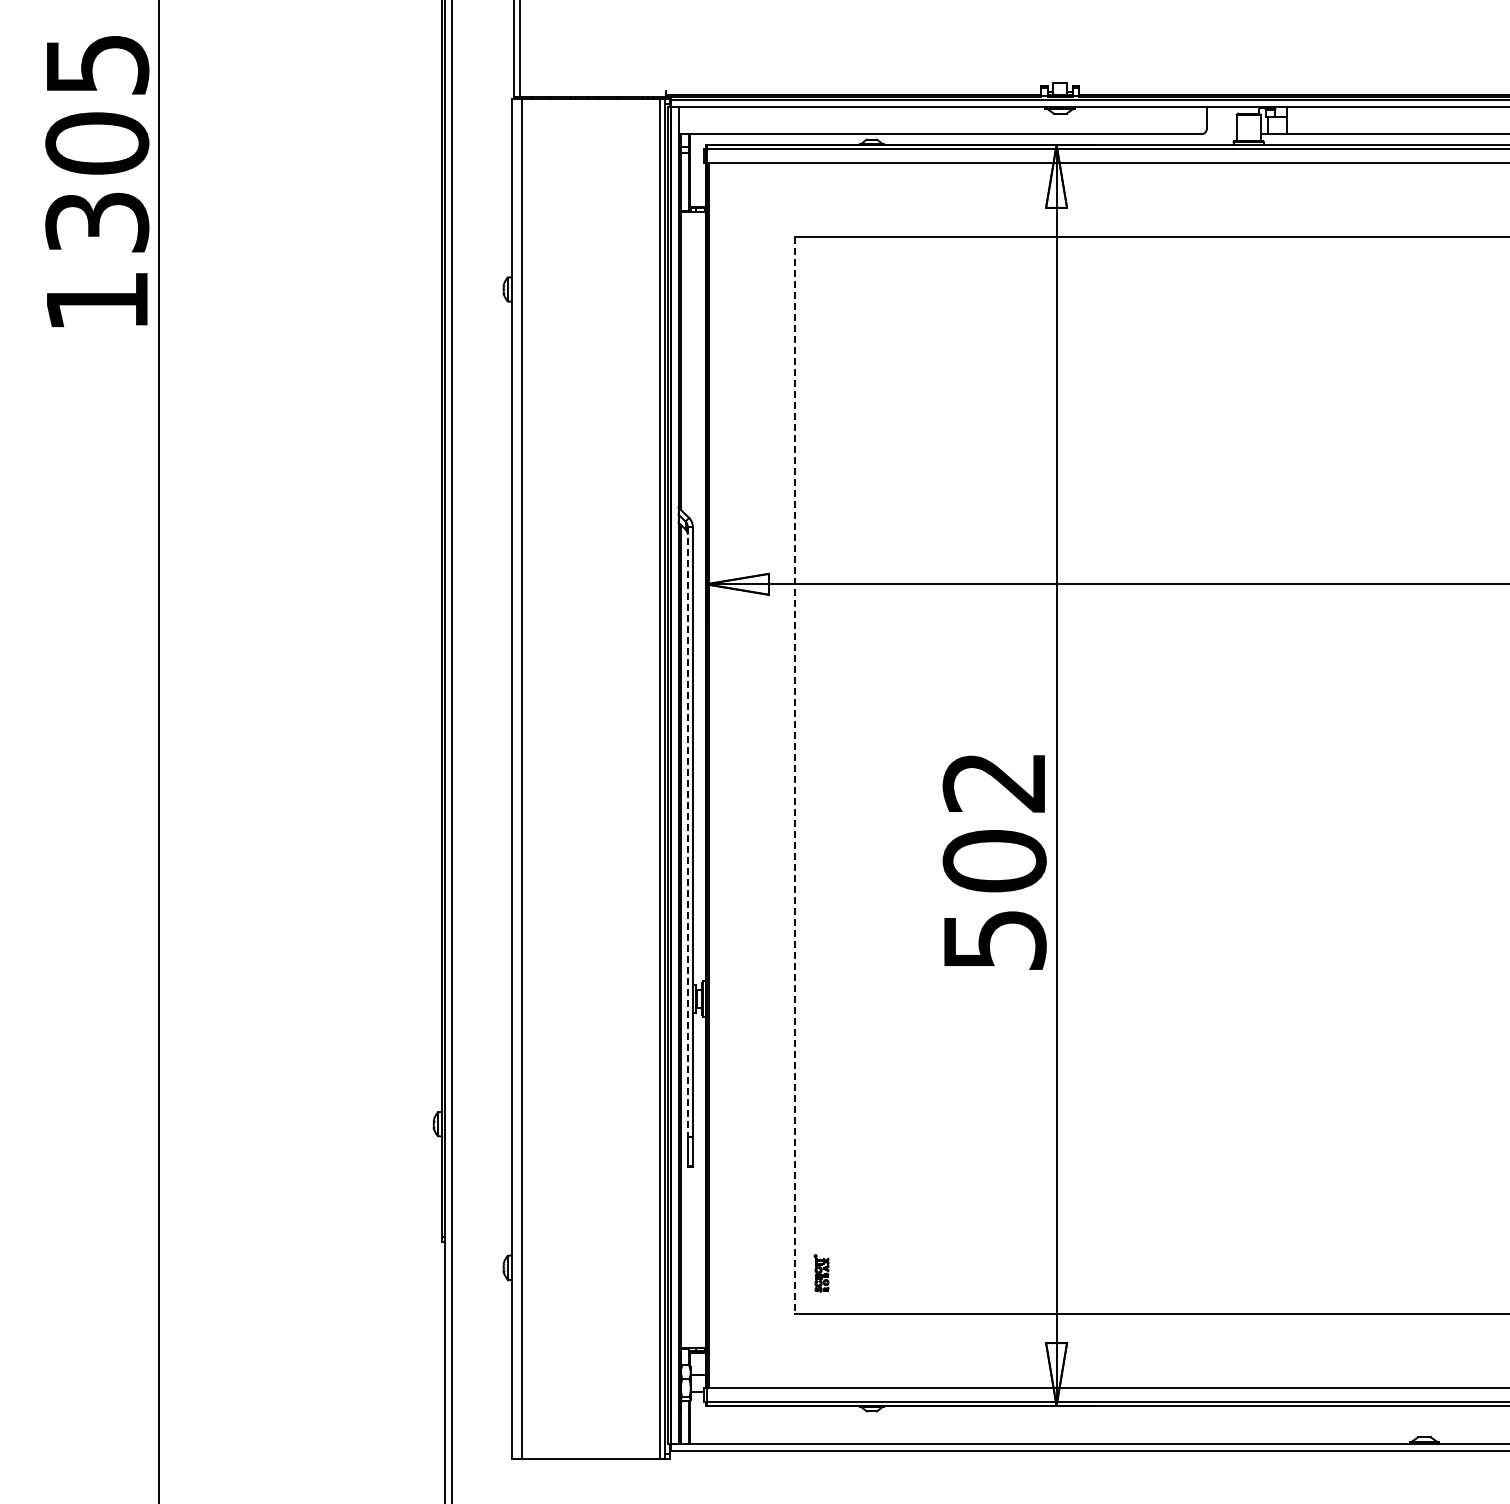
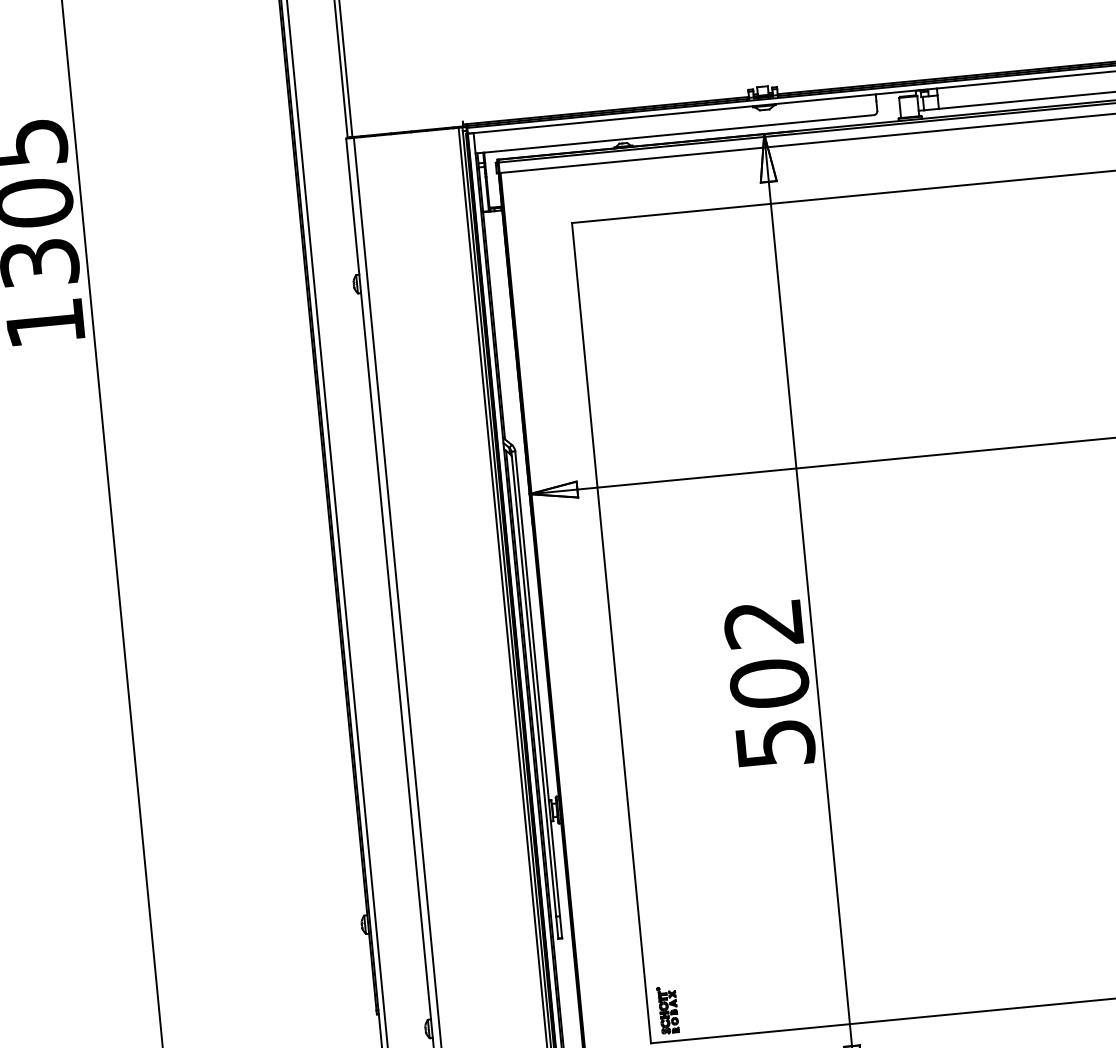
line: (795, 775) -> (611, 633), dashed -> solid
line: (687, 832) -> (533, 684), dashed -> solid
part: (821, 1273) -> (667, 1010), size x1.67

